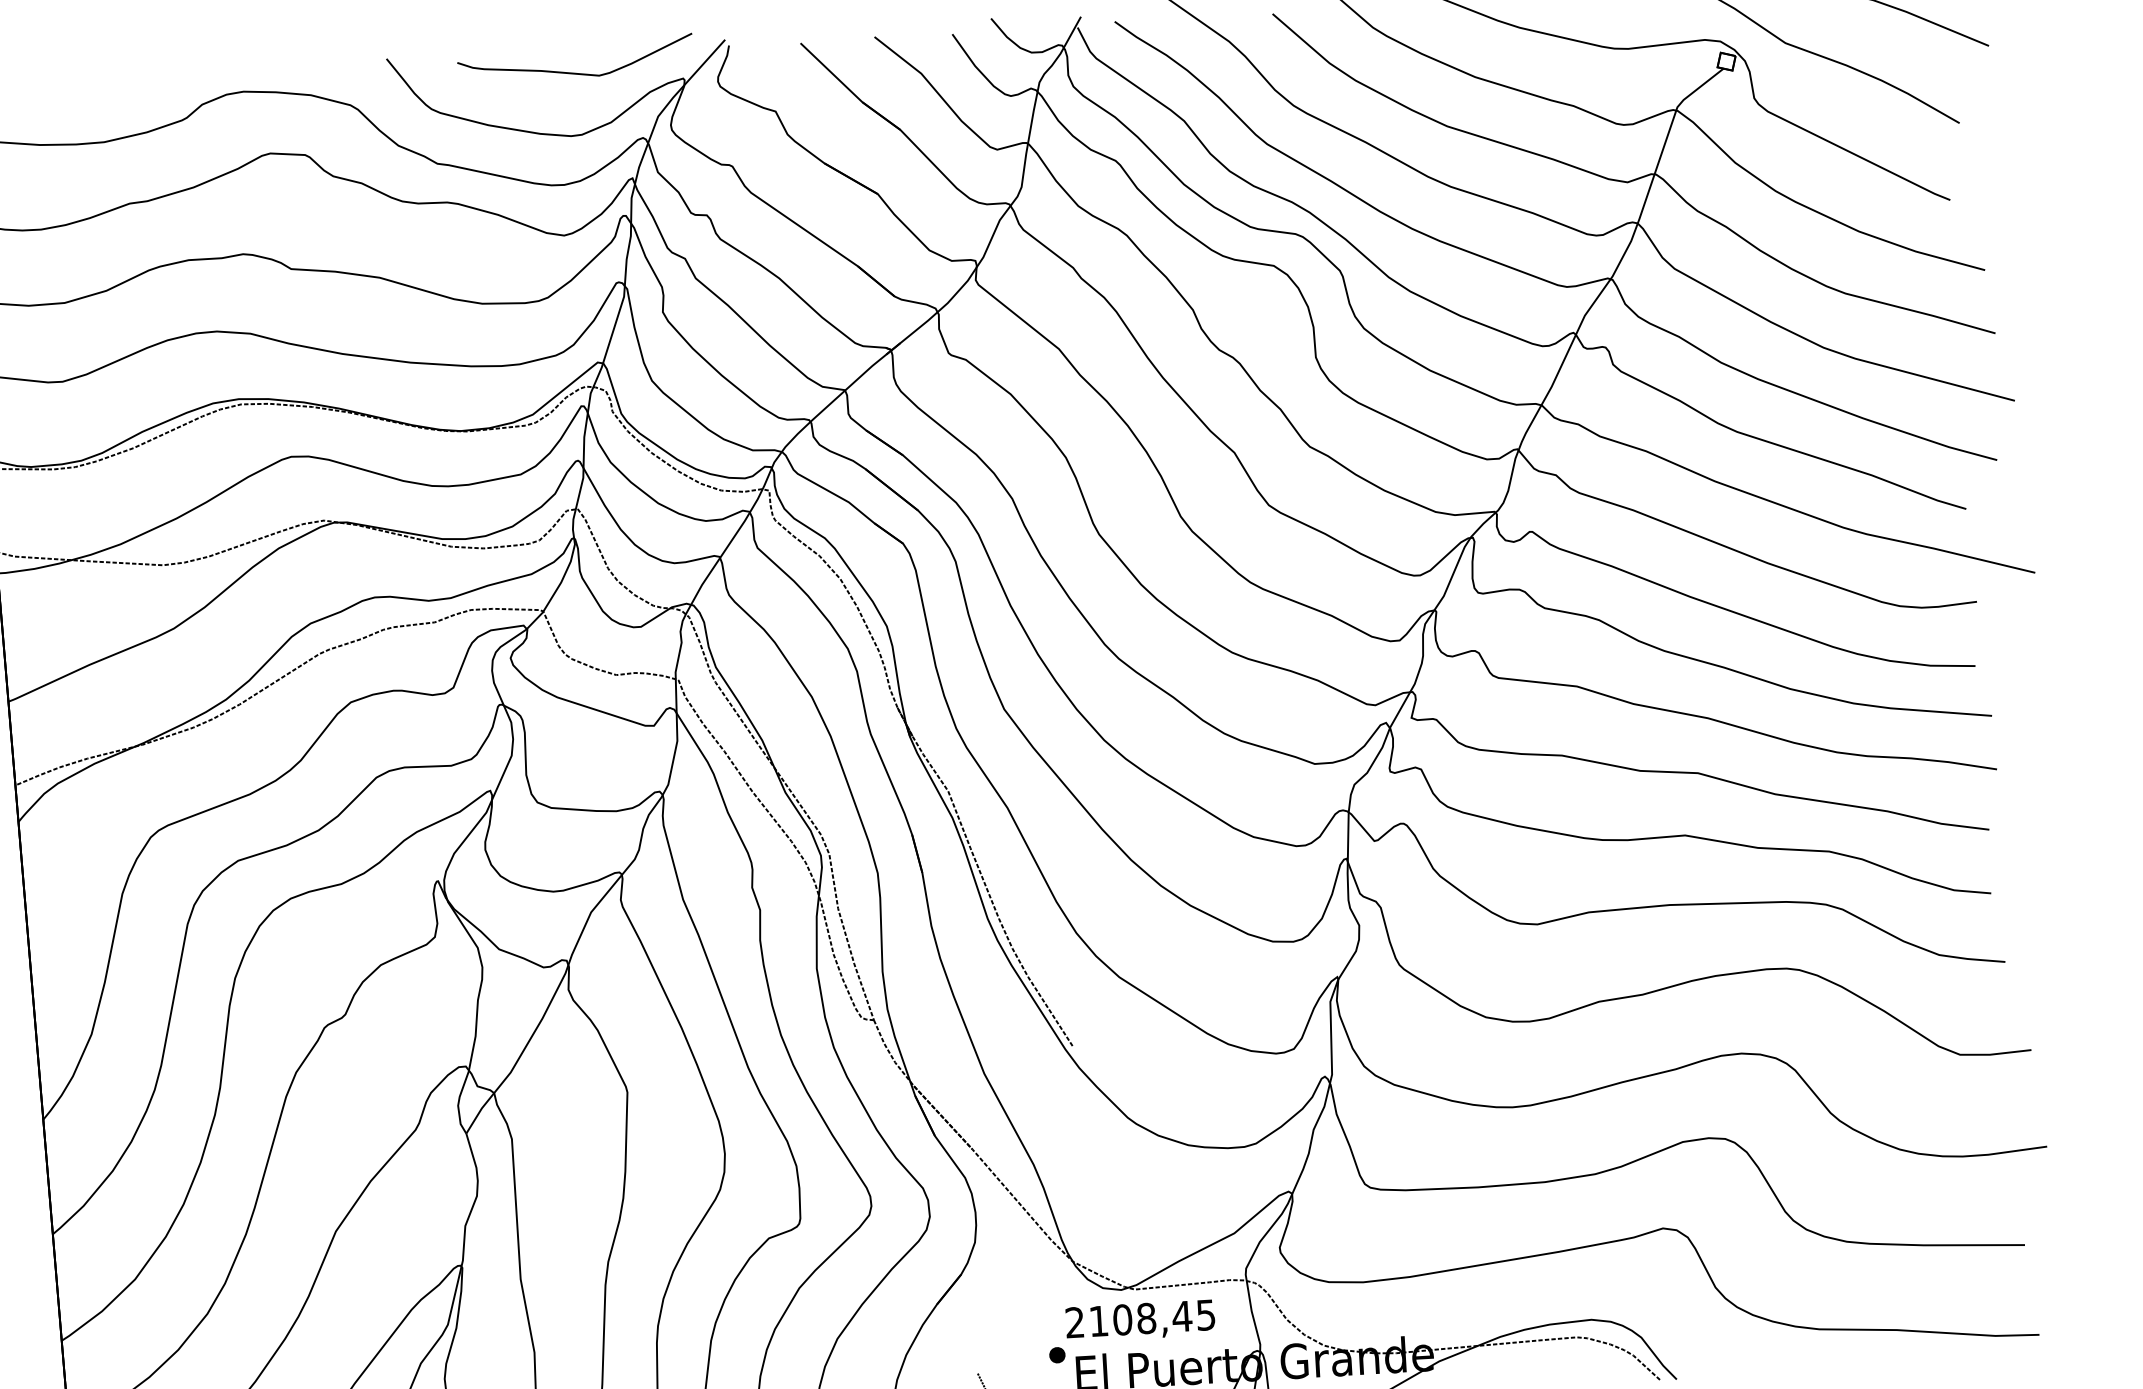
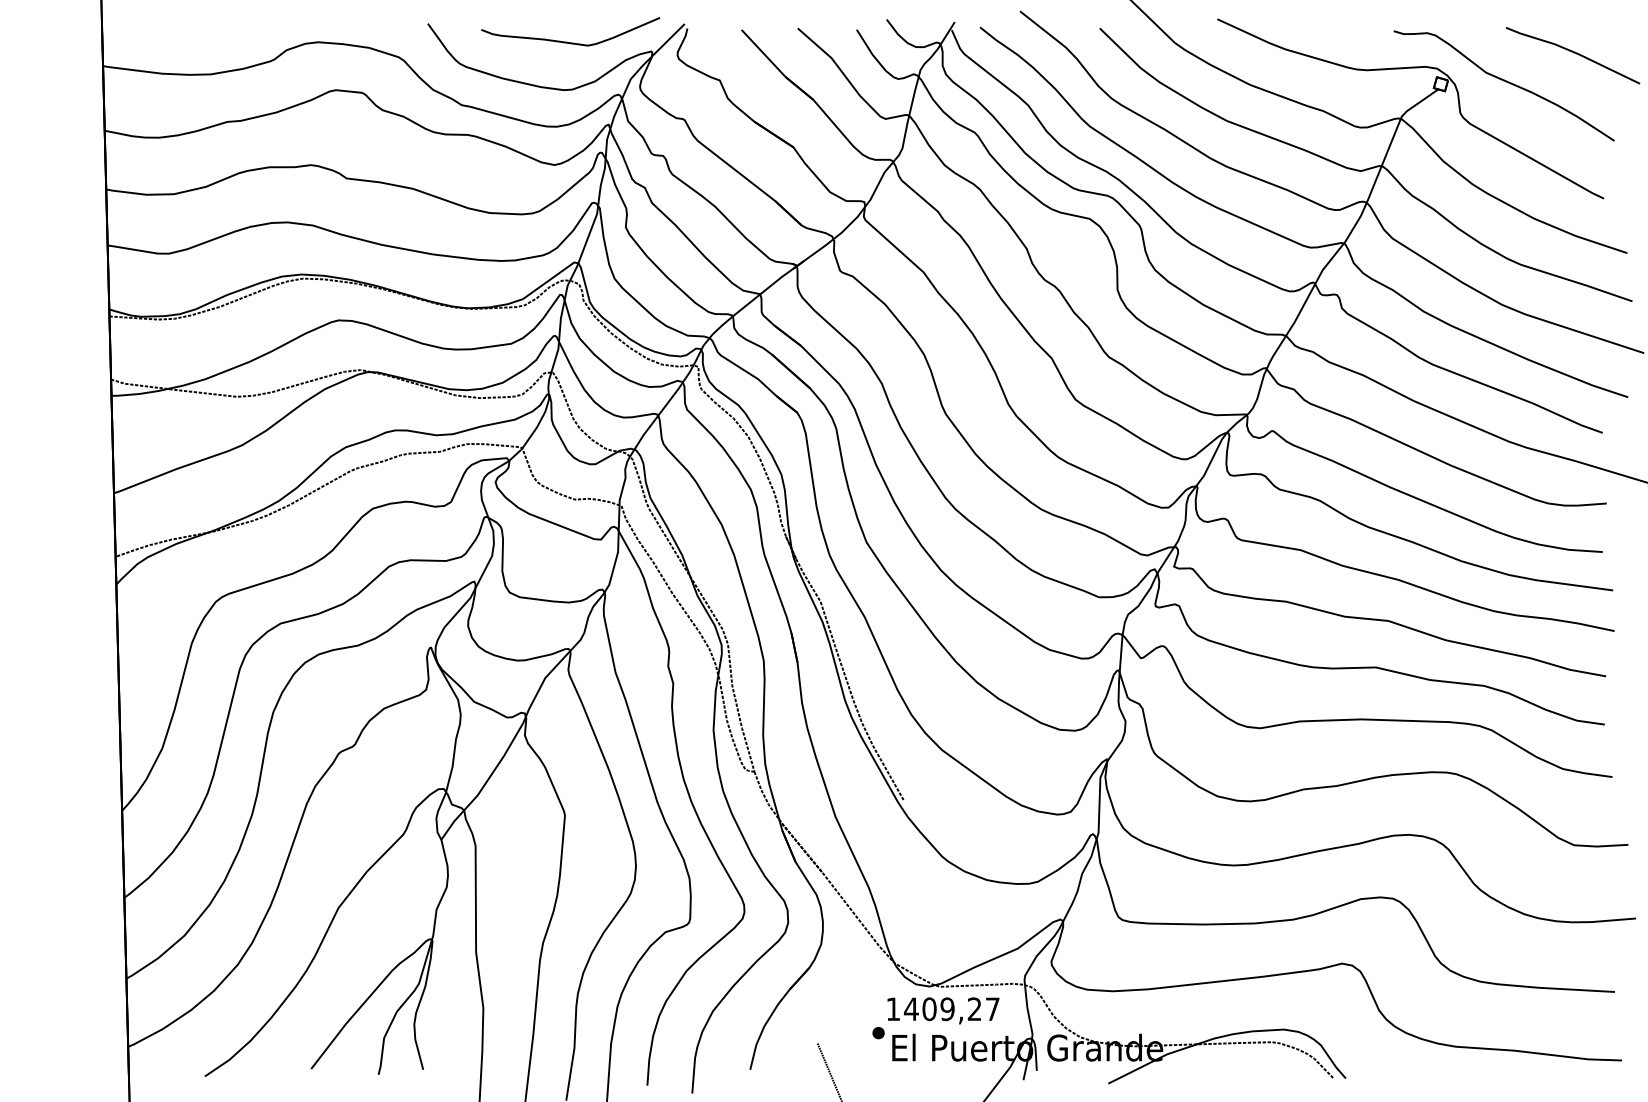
text: (1139, 1319) -> (942, 1009), 2108,45 -> 1409,27

